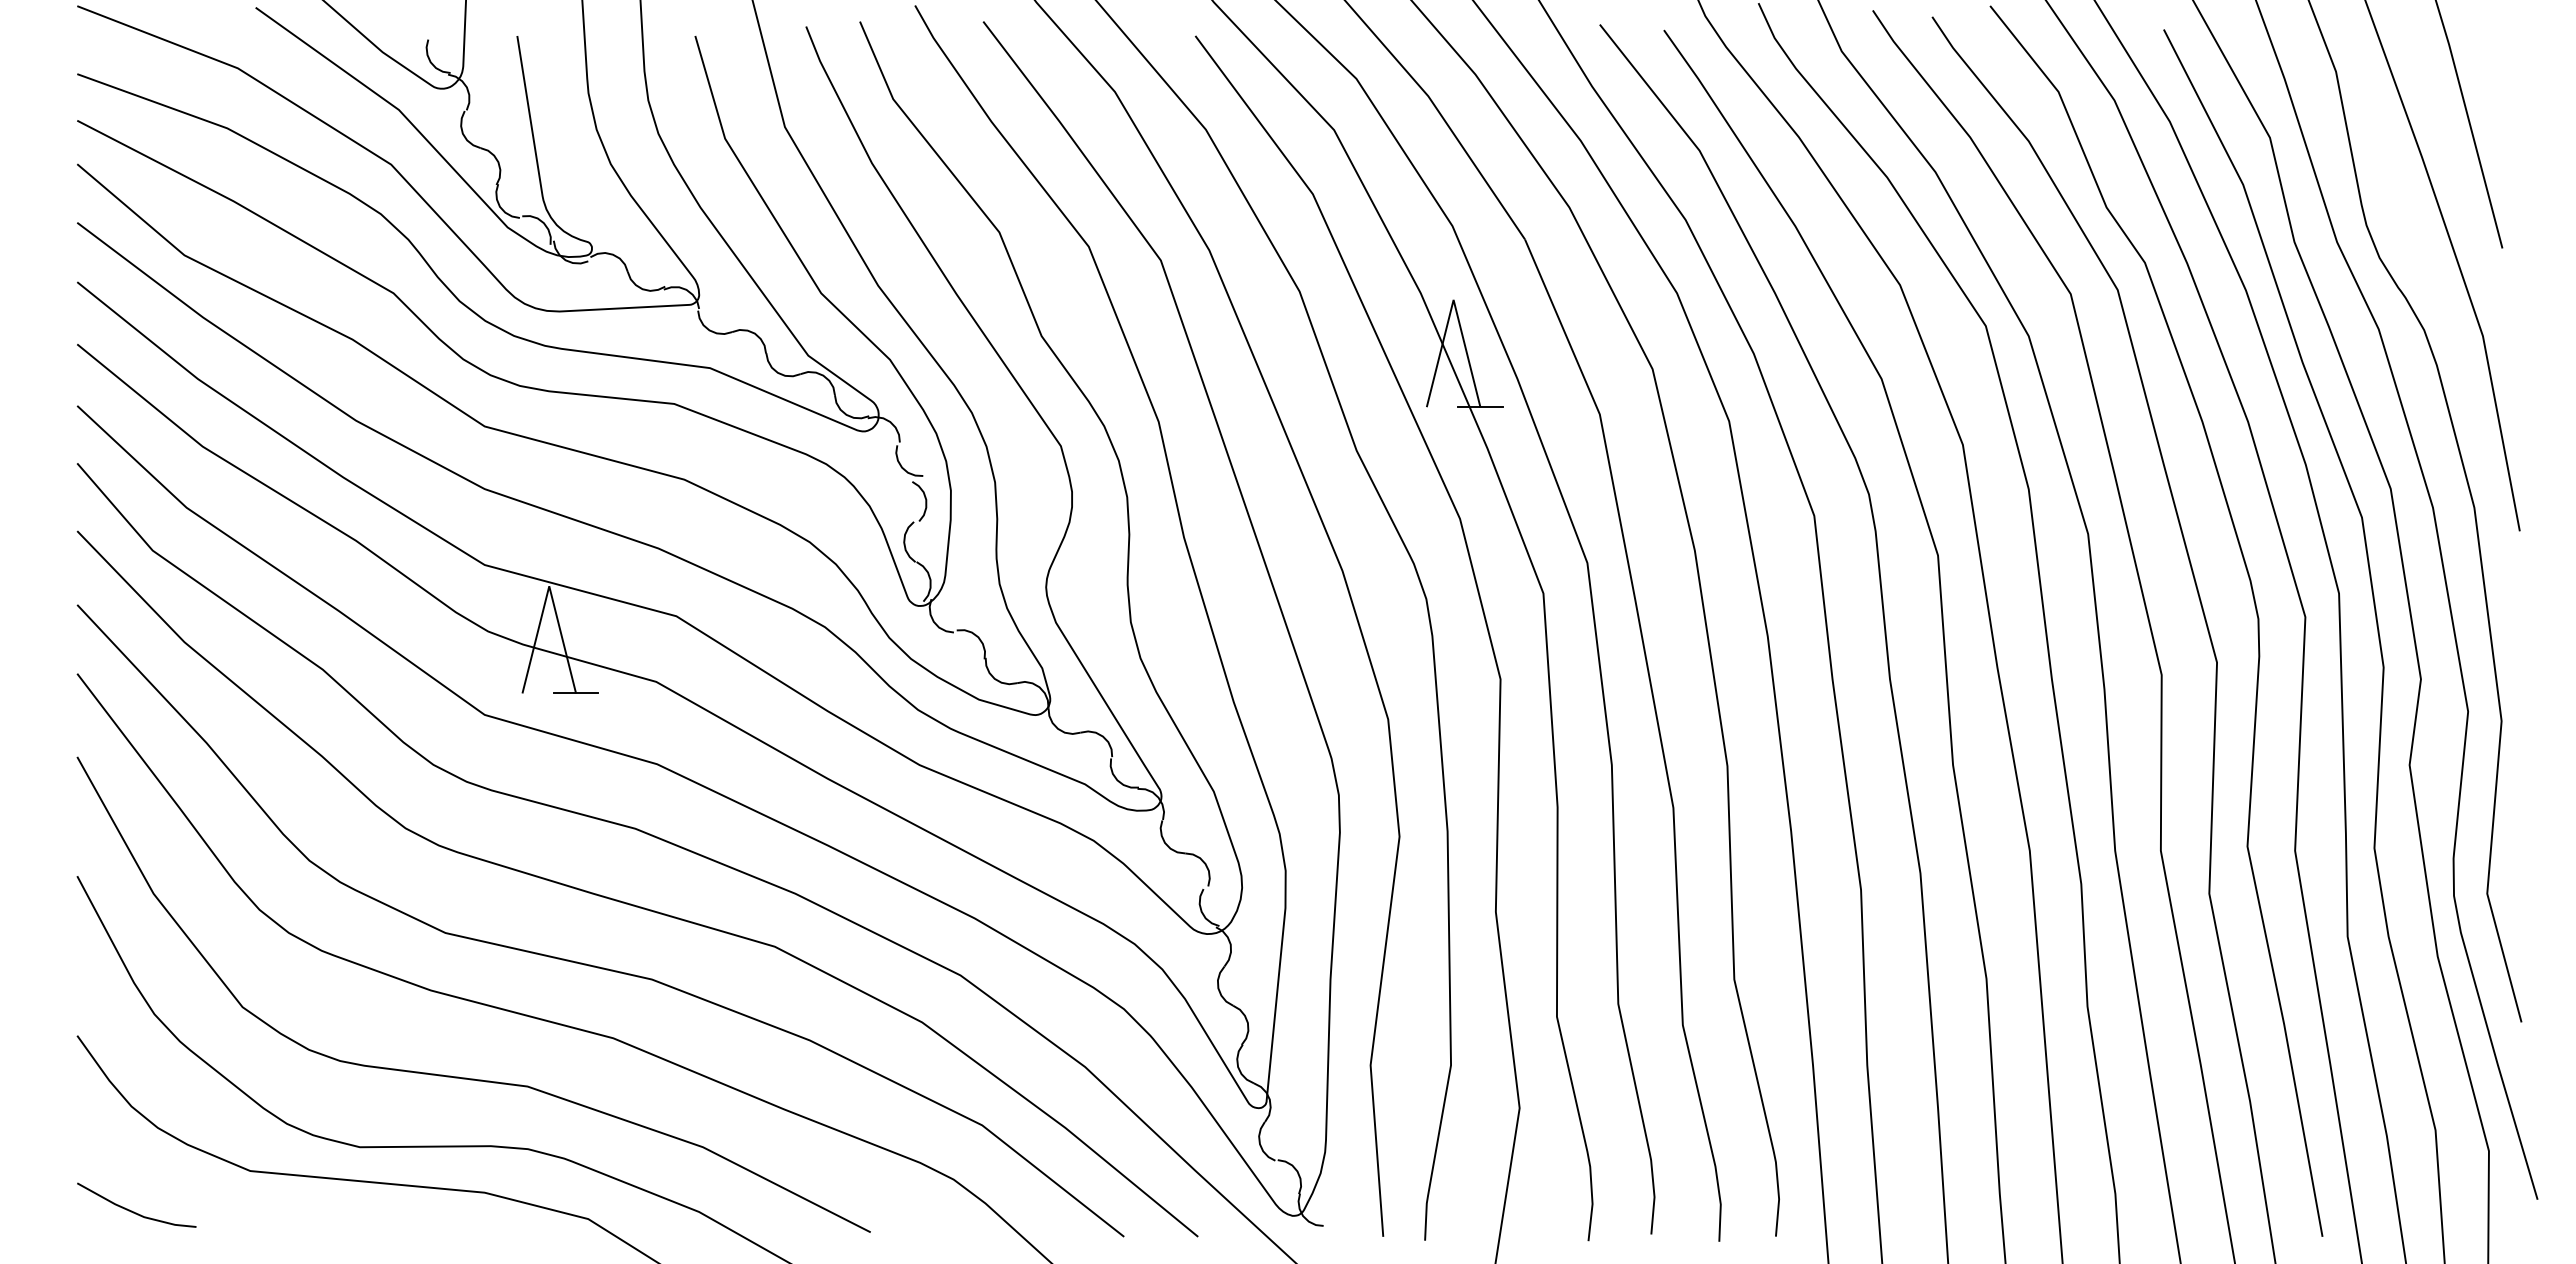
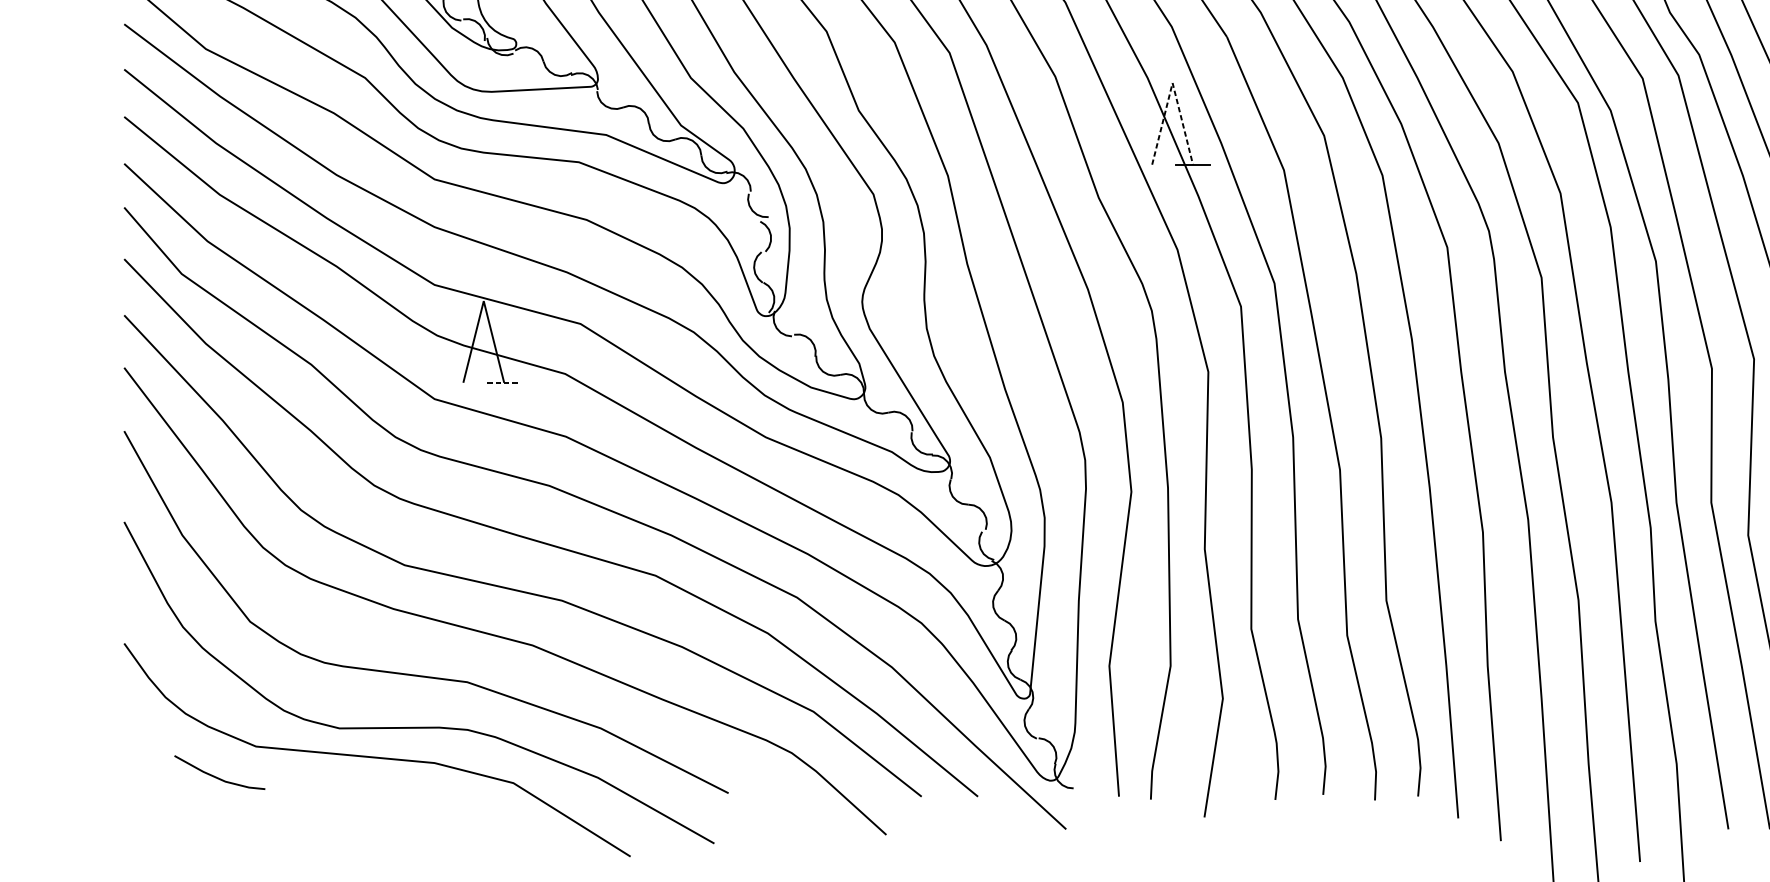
line: (1453, 299) -> (1172, 82), solid -> dashed
line: (576, 693) -> (504, 382), solid -> dashed
line: (134, 1211) -> (218, 777), moved

